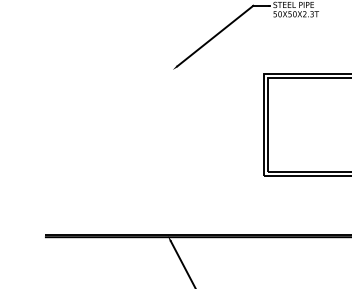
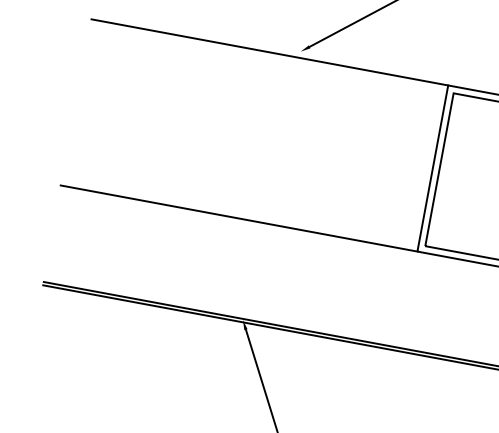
line: (154, 73) -> (269, 51), added
line: (154, 175) -> (239, 217), added

